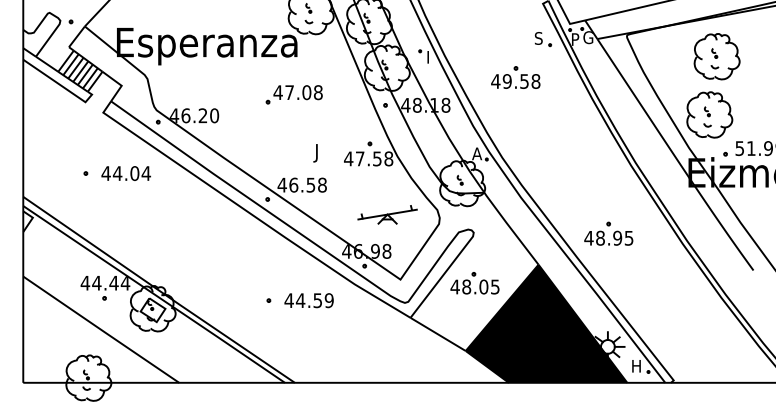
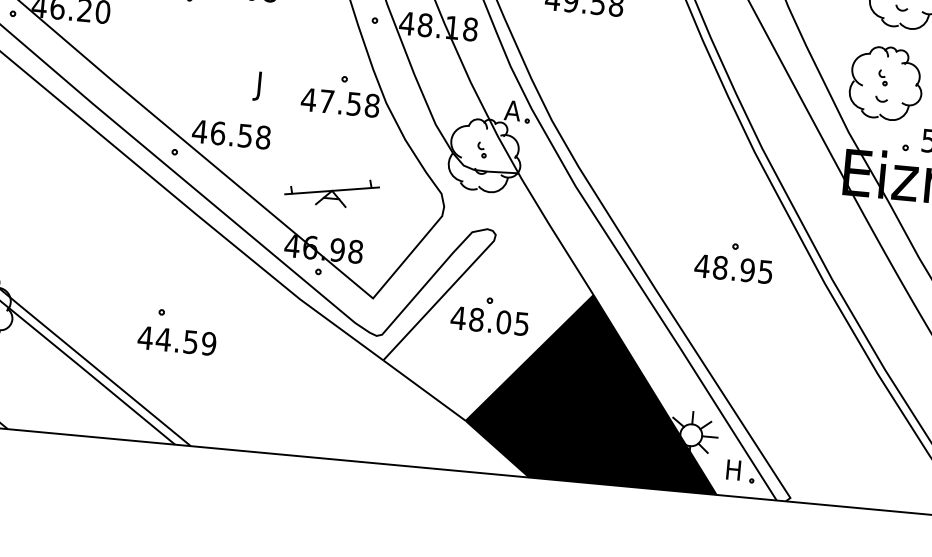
part: (387, 214) -> (331, 190), moved
part: (608, 233) -> (733, 261), moved
text: (308, 300) -> (176, 340), moved

